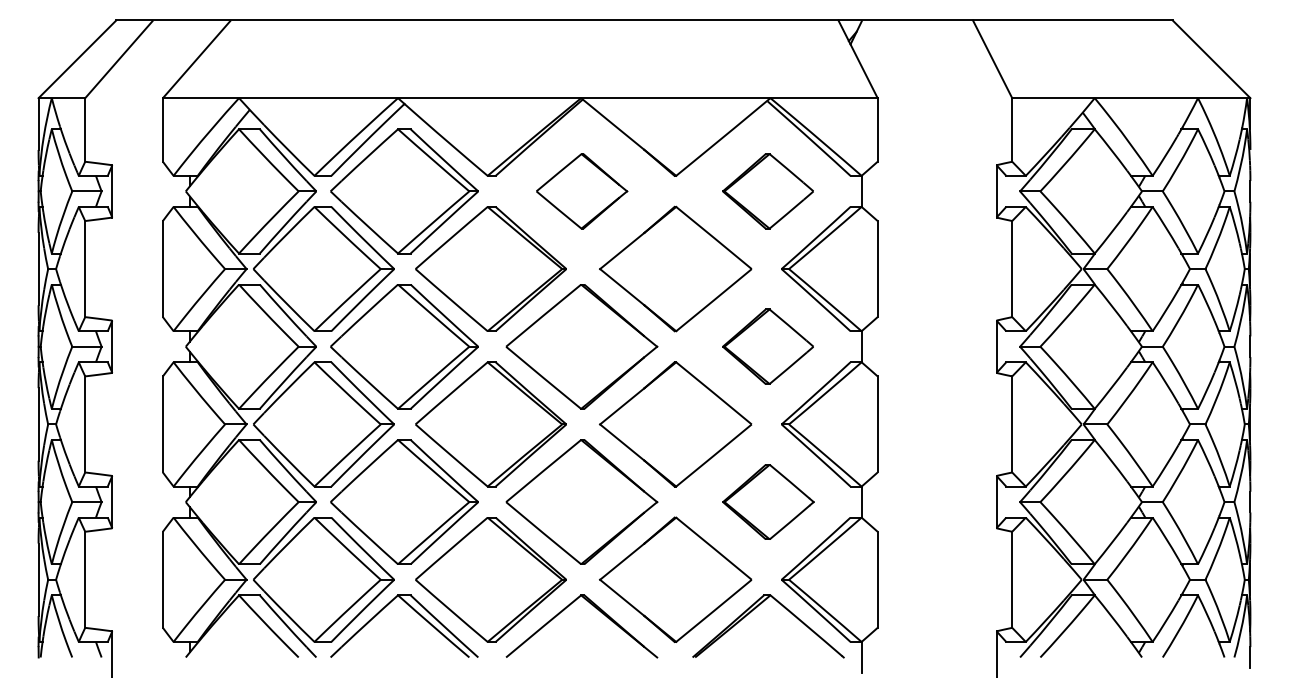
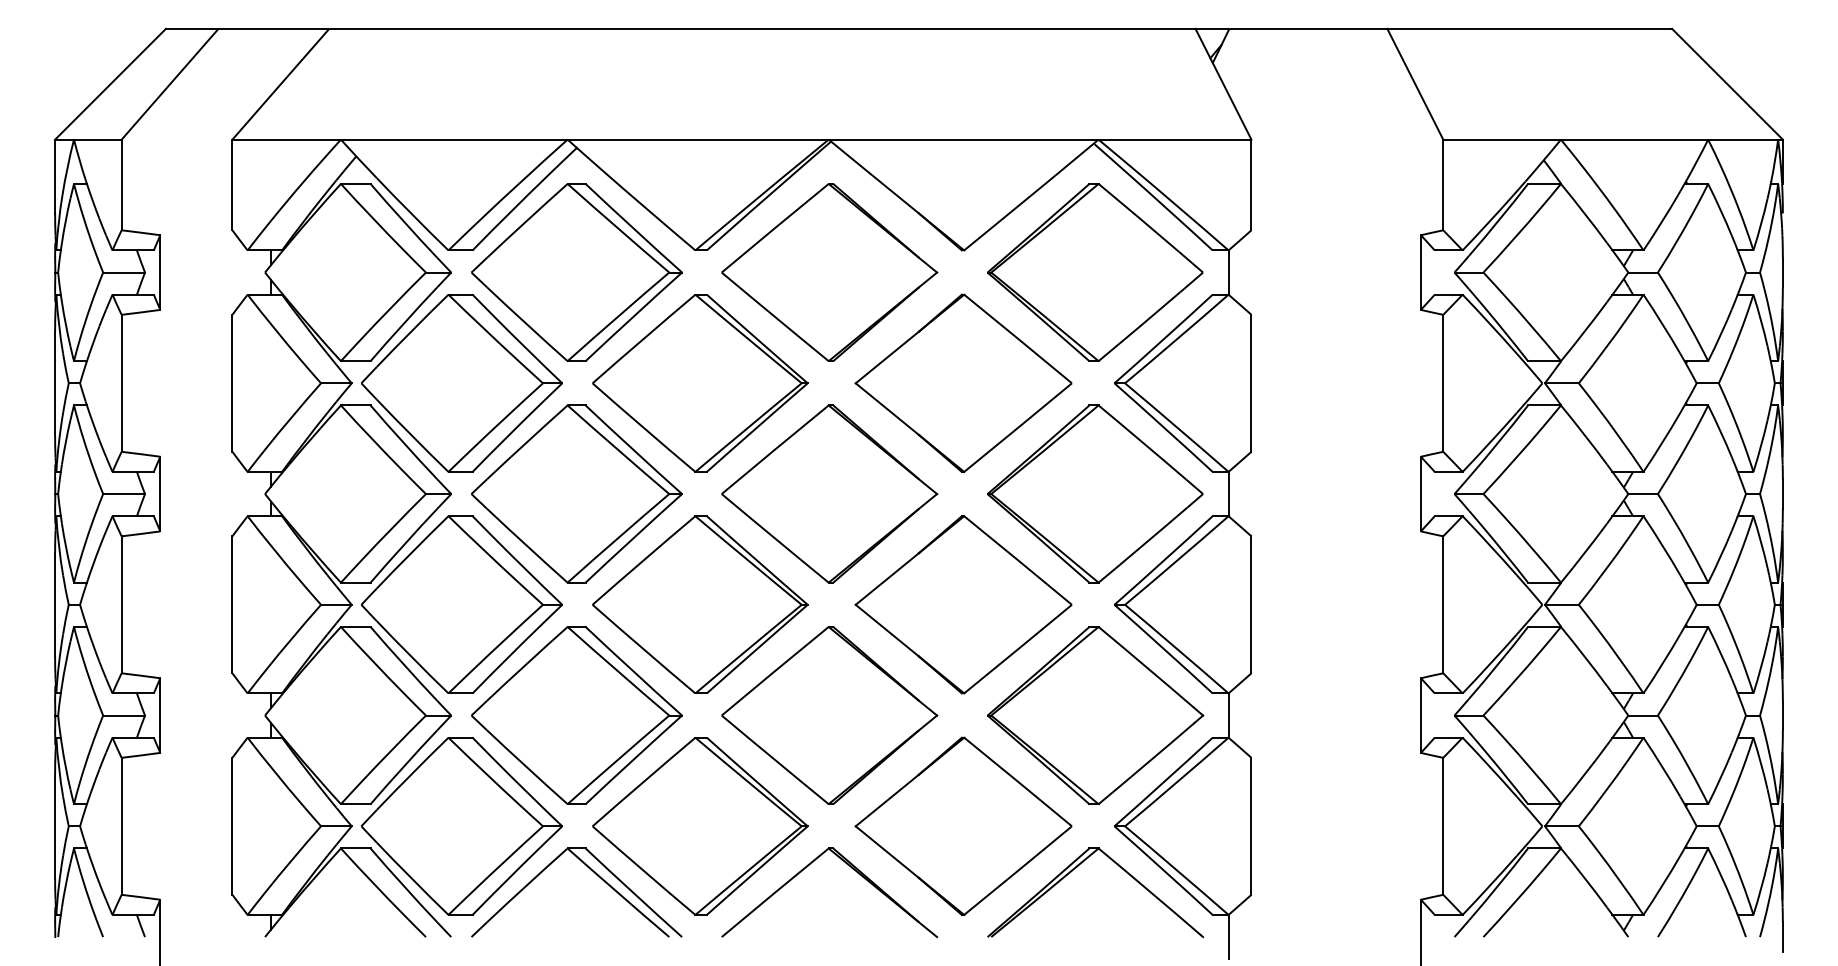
part: (581, 191) -> (829, 272), size x1.67
part: (768, 191) -> (1095, 272), size x1.67
part: (768, 346) -> (1095, 493), size x1.67
part: (768, 502) -> (1095, 715), size x1.67

